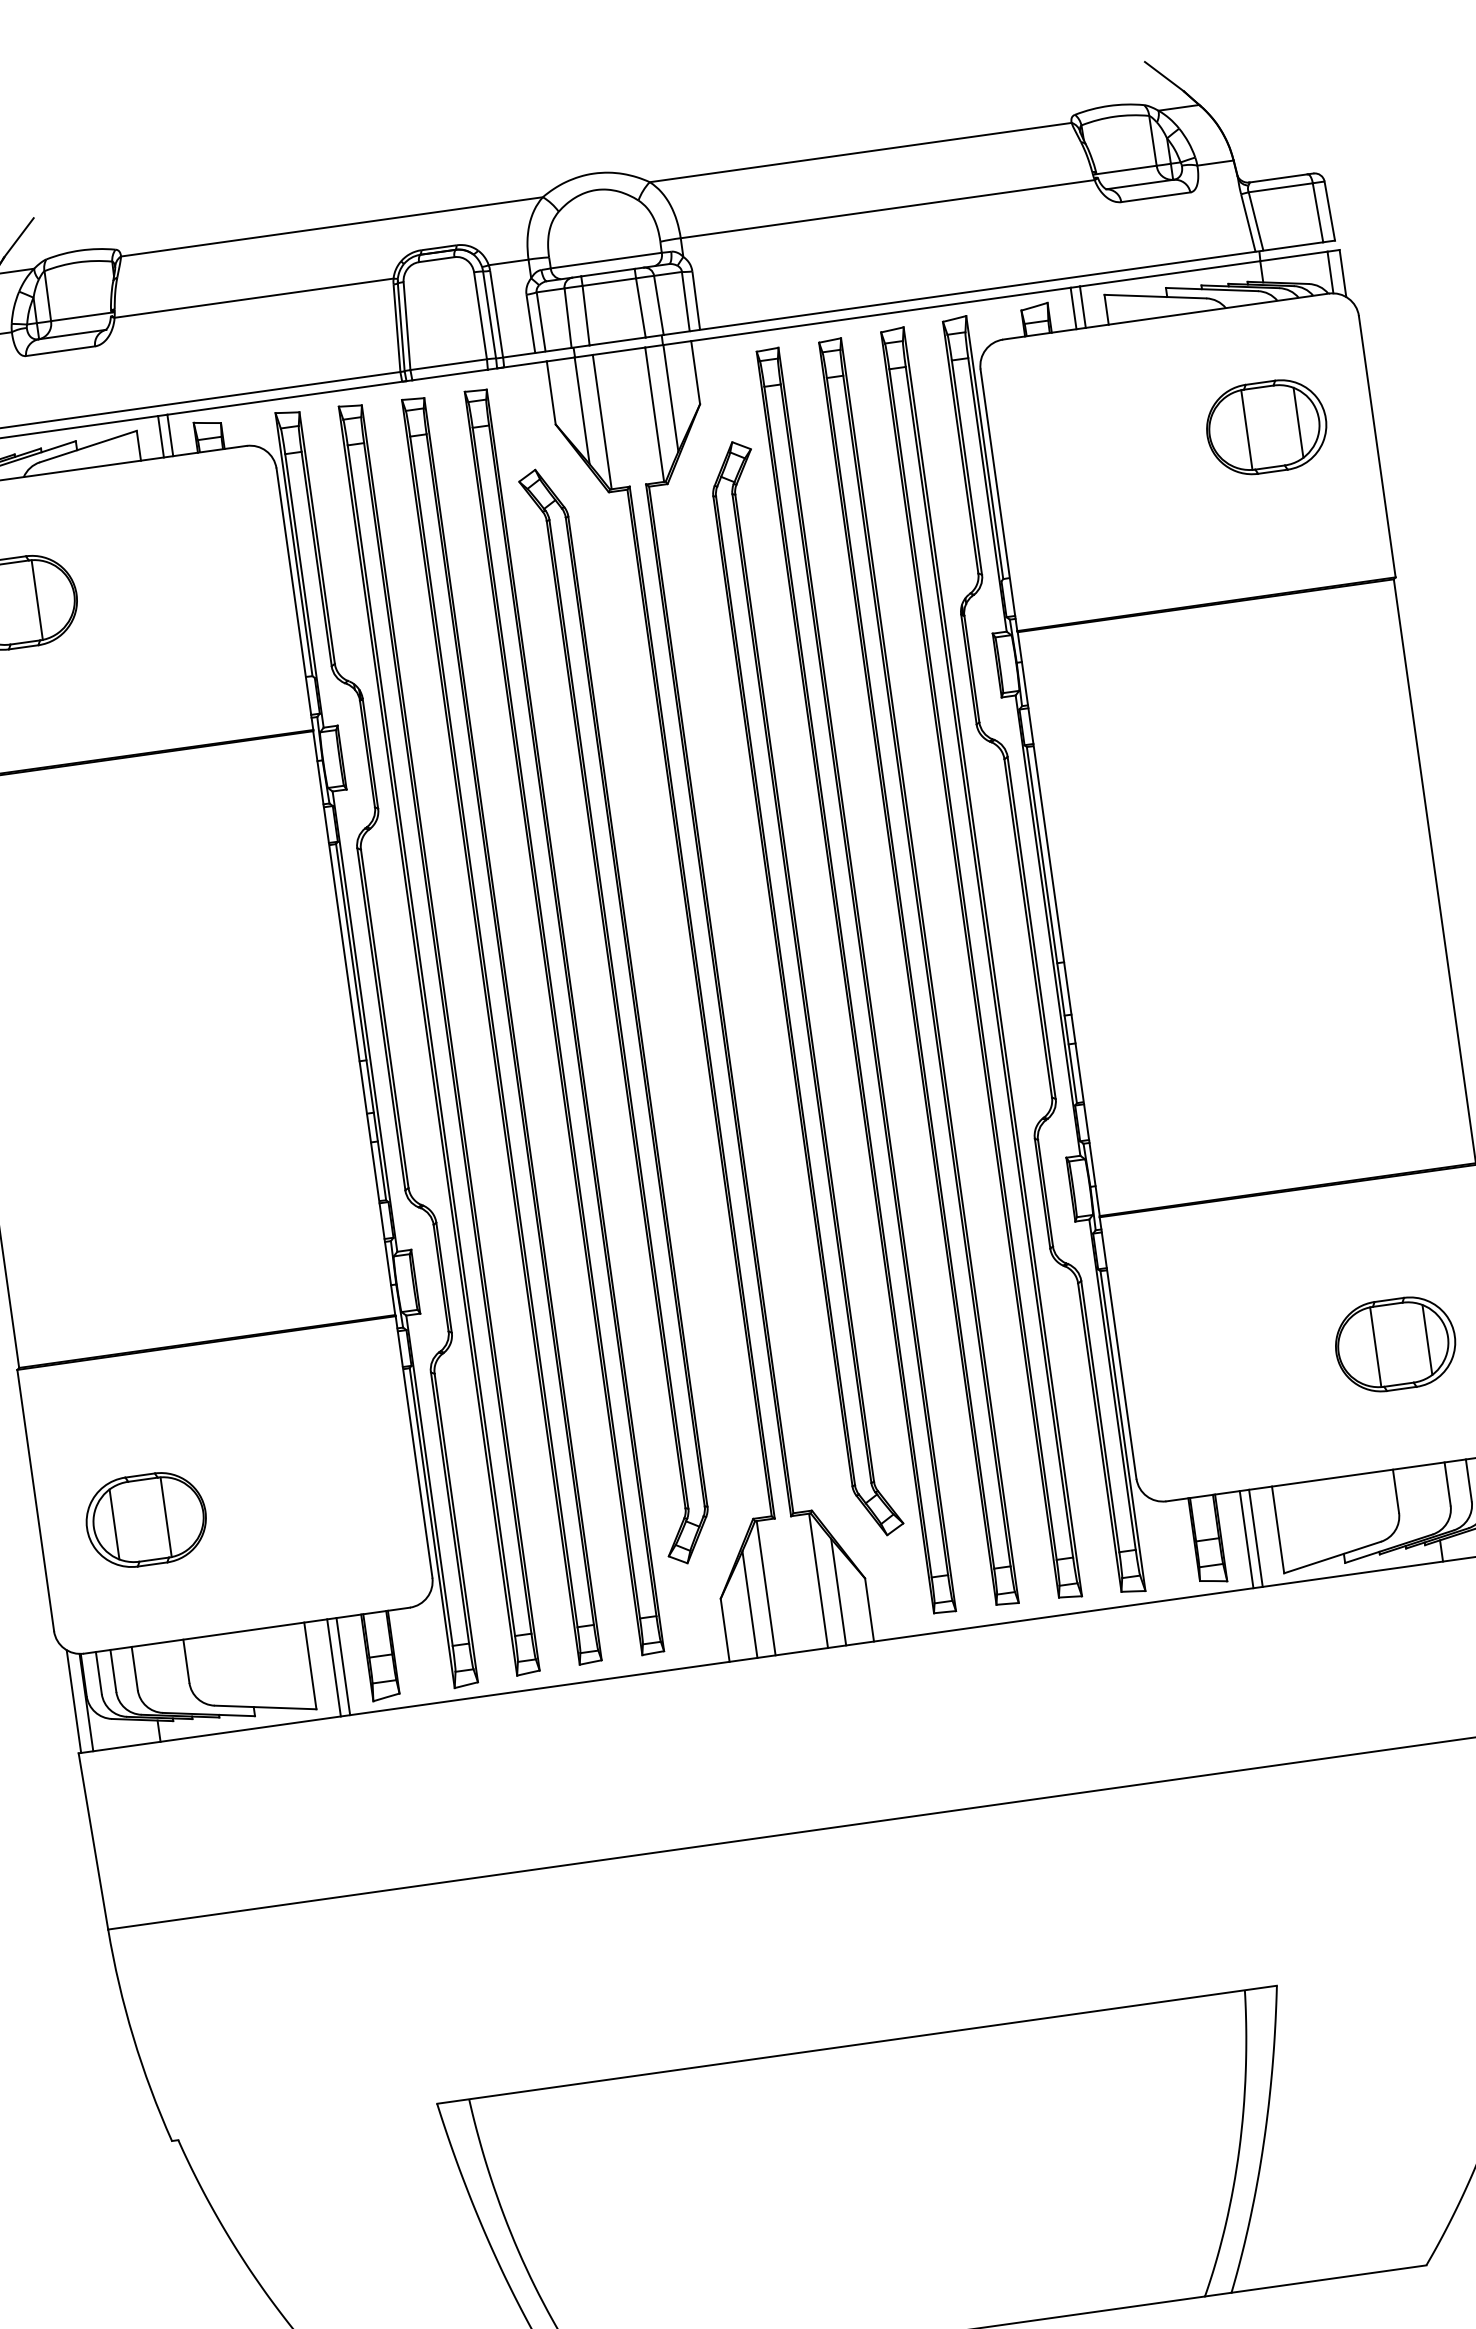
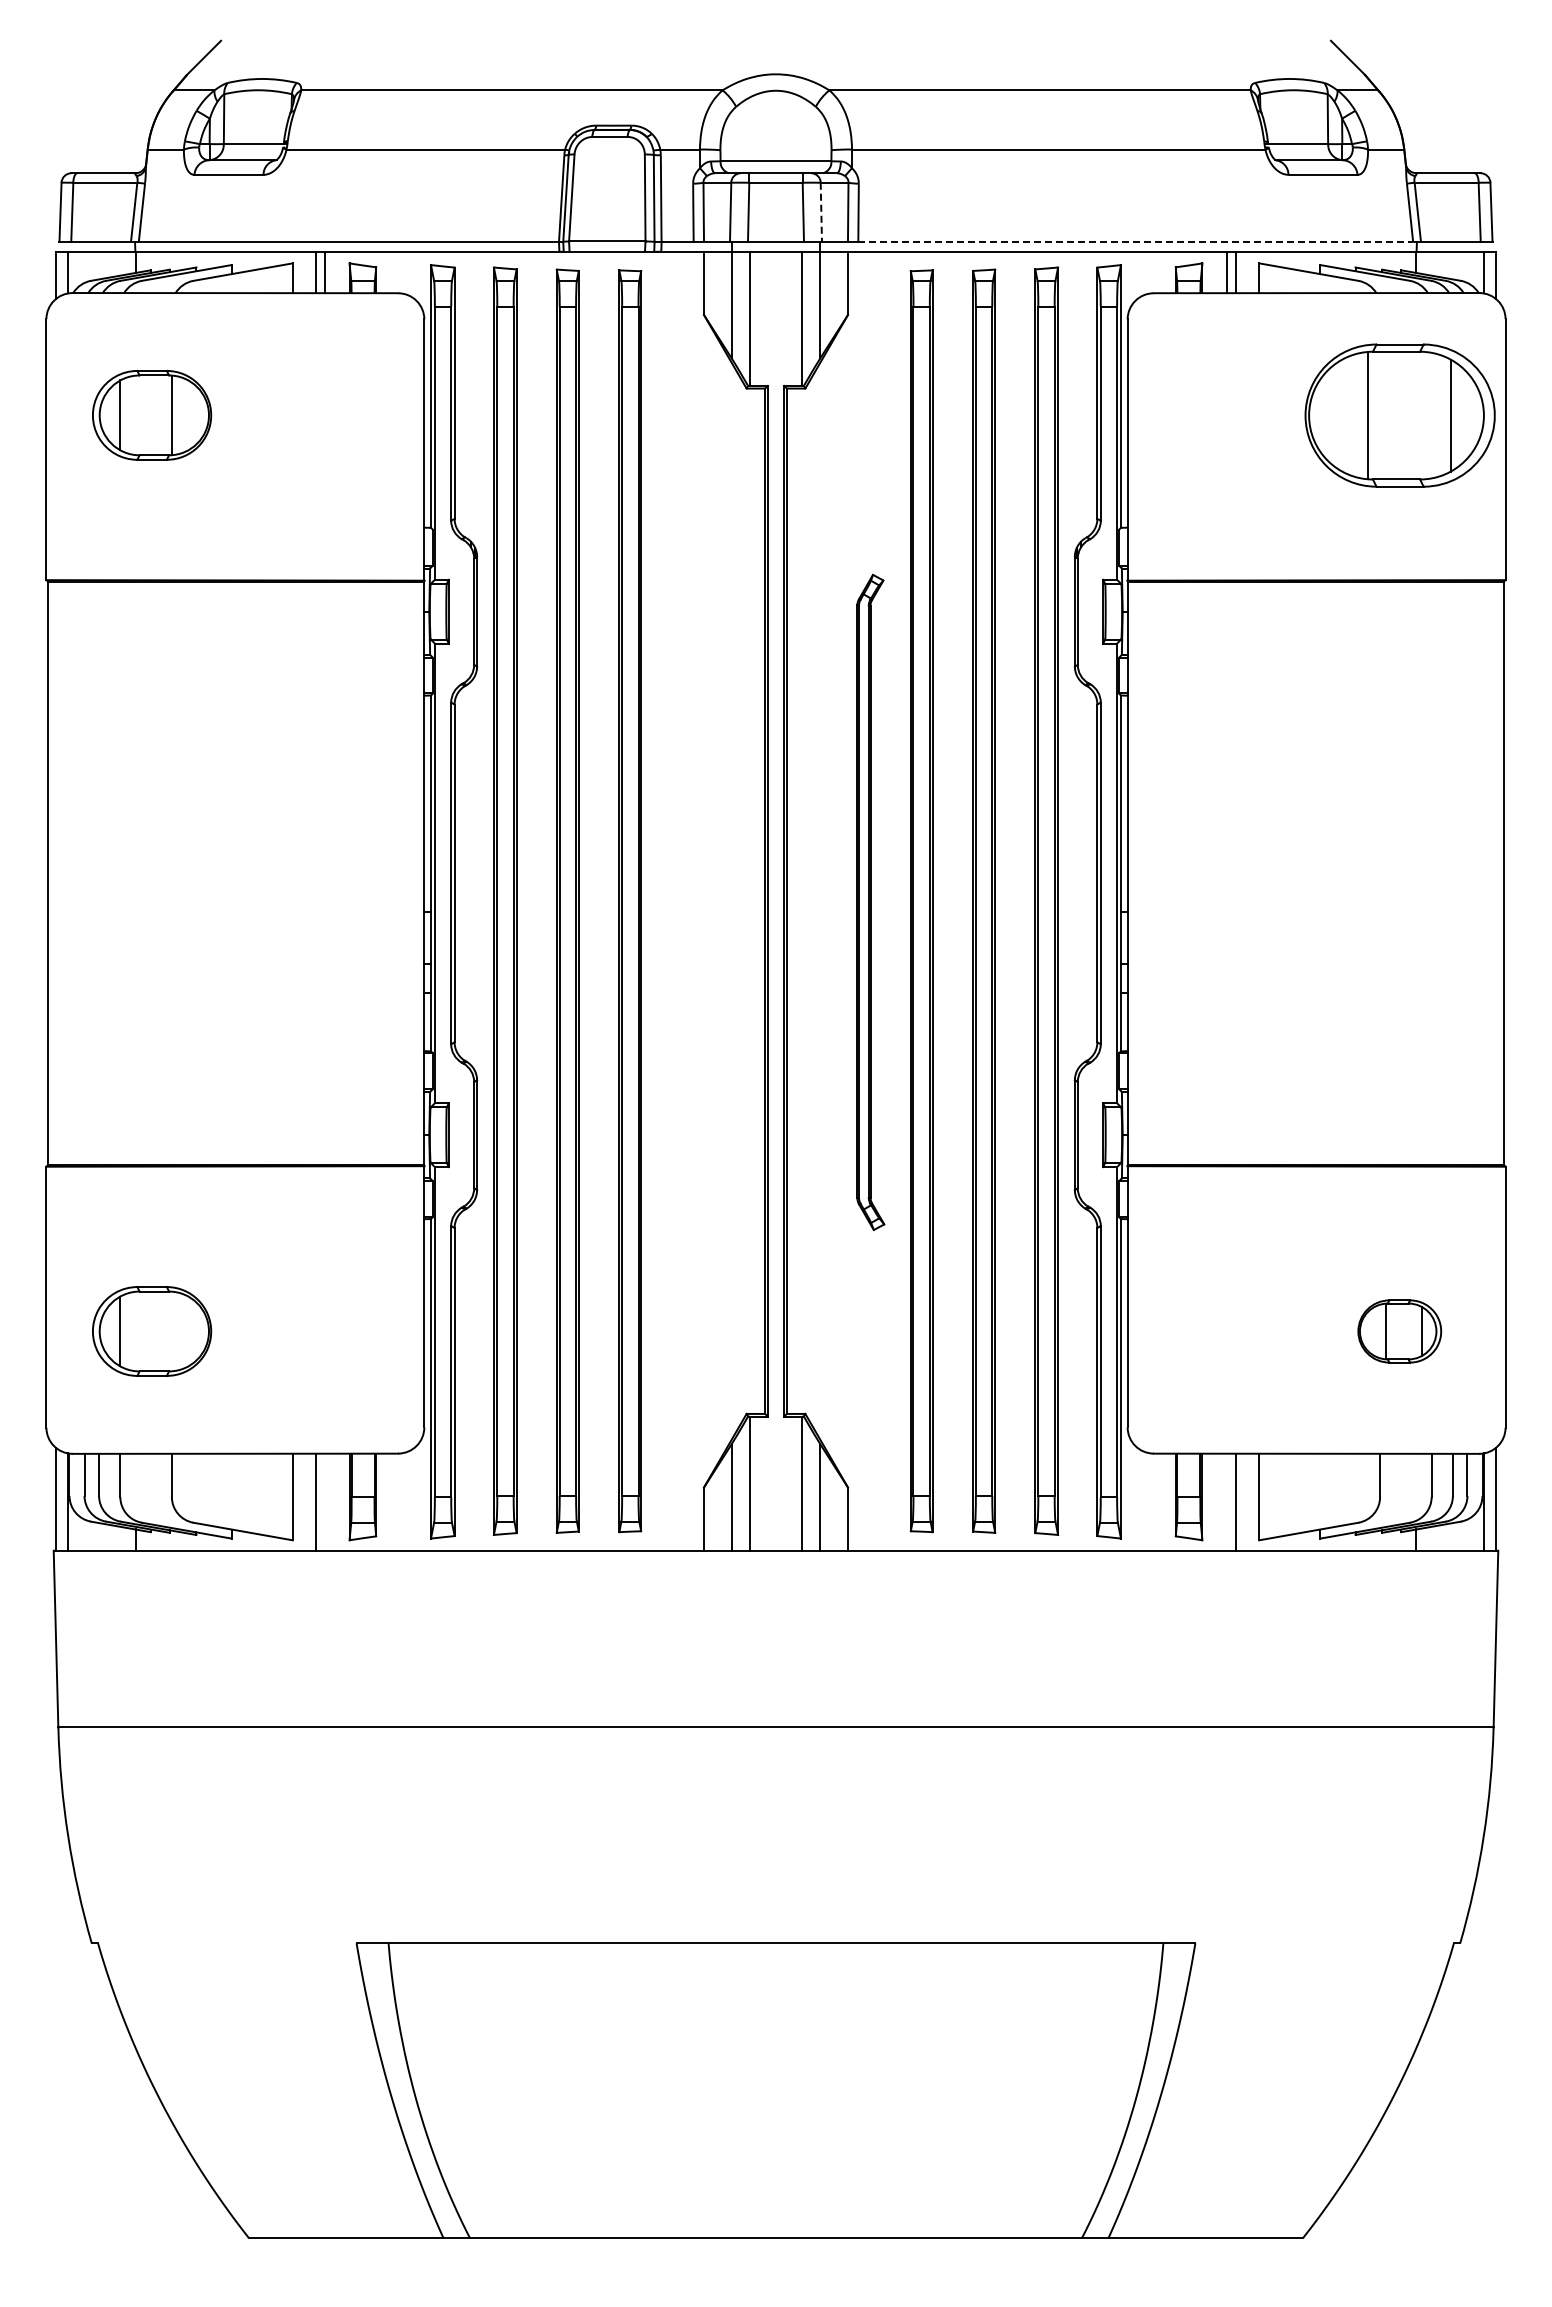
line: (978, 290) -> (1136, 241), solid -> dashed
line: (659, 305) -> (821, 212), solid -> dashed
part: (1266, 426) -> (1399, 414), size x1.6
part: (805, 989) -> (870, 902), size x0.6
part: (614, 1016) -> (680, 902), removed
part: (1395, 1344) -> (1399, 1331), size x0.7
line: (165, 1517) -> (171, 1331), removed
line: (1246, 1538) -> (1227, 1501), removed
line: (342, 1665) -> (324, 1501), removed

